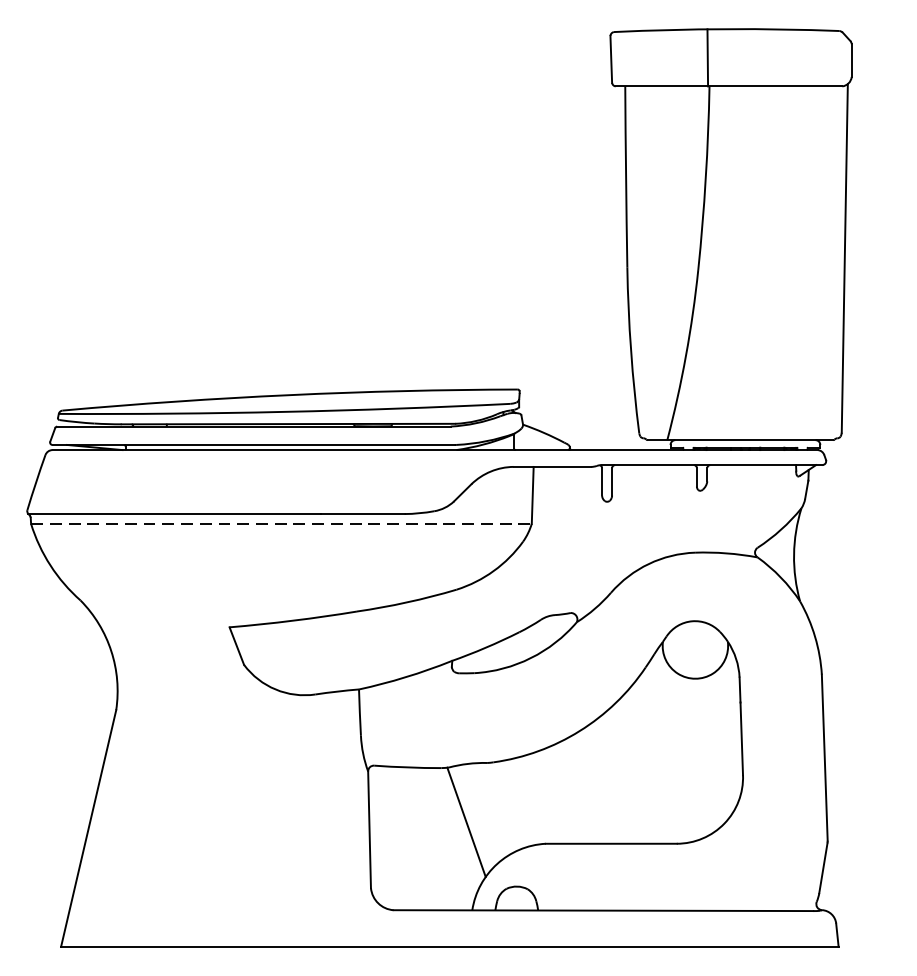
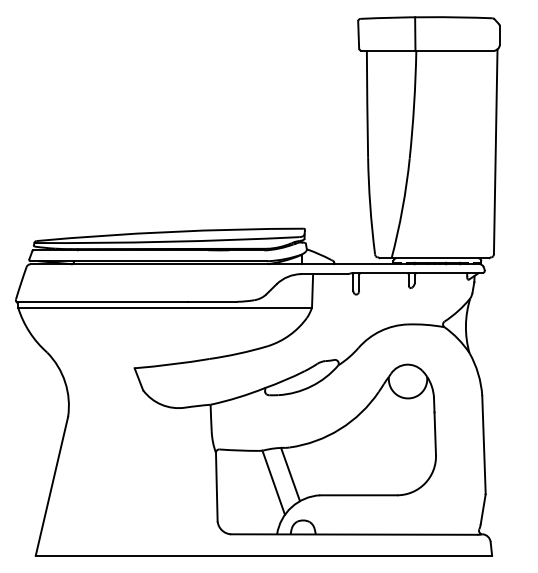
line: (282, 523) -> (165, 307), dashed -> solid
line: (495, 808) -> (290, 474), added

